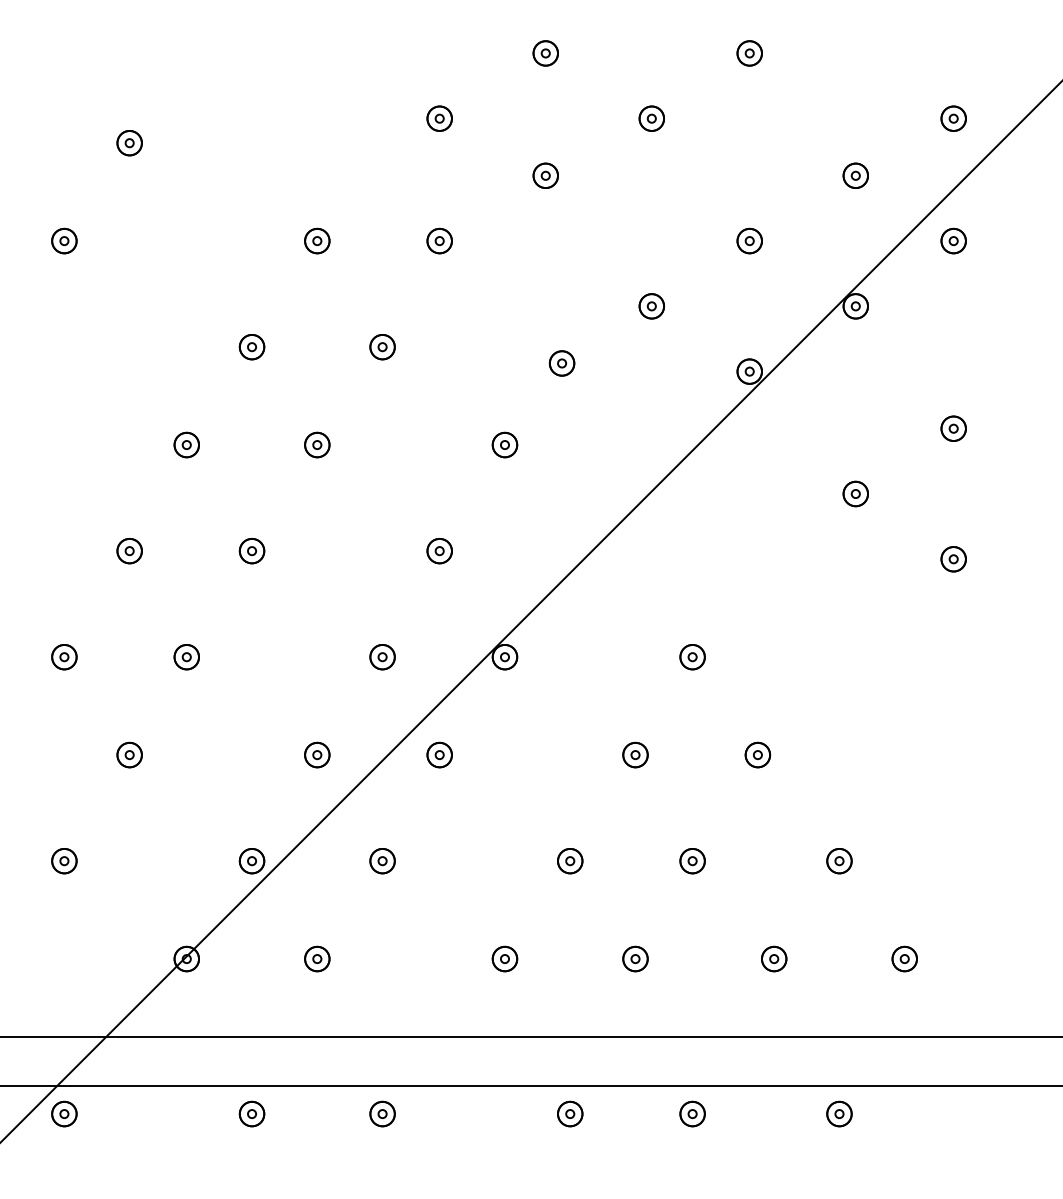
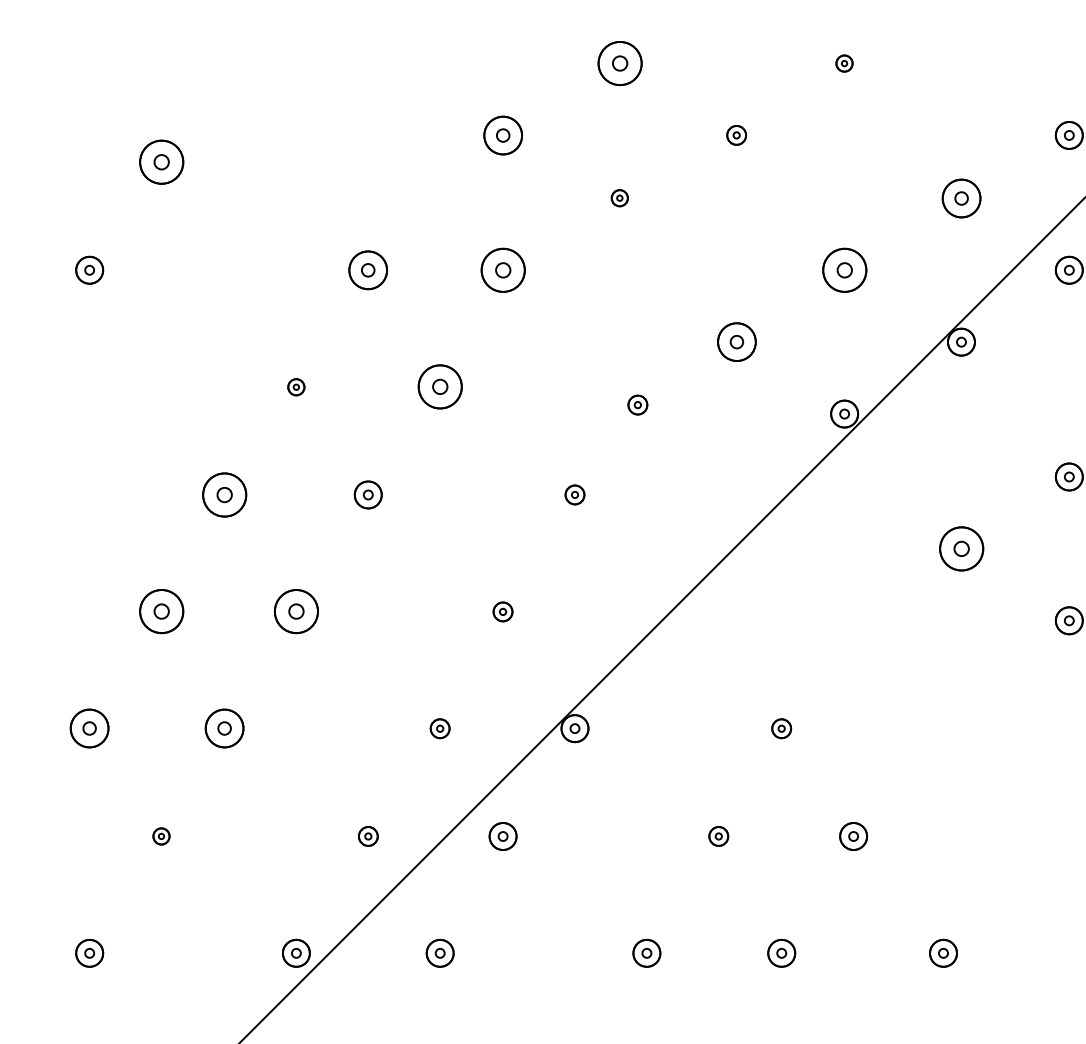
part: (545, 53) -> (619, 63), size x1.6
part: (749, 53) -> (844, 63), size x0.6
part: (439, 118) -> (502, 135), size x1.4
part: (651, 118) -> (736, 135), size x0.7
part: (129, 143) -> (161, 162), size x1.6
part: (545, 175) -> (619, 198), size x0.6
part: (855, 175) -> (961, 198), size x1.4
part: (317, 240) -> (368, 269), size x1.4
part: (439, 240) -> (502, 269), size x1.6
part: (749, 240) -> (844, 269), size x1.6
part: (651, 306) -> (736, 342), size x1.4
part: (251, 347) -> (295, 387), size x0.6
part: (382, 347) -> (440, 387), size x1.6
part: (561, 363) -> (637, 405), size x0.7
part: (186, 444) -> (224, 494), size x1.6
part: (504, 444) -> (574, 494), size x0.7
part: (855, 493) -> (961, 548), size x1.6
part: (129, 551) -> (161, 612), size x1.6
part: (251, 551) -> (295, 612), size x1.6
part: (439, 551) -> (502, 612), size x0.7
part: (64, 657) -> (89, 728), size x1.4
part: (186, 657) -> (224, 728), size x1.4
part: (382, 657) -> (440, 728), size x0.7
part: (692, 657) -> (781, 728), size x0.7
part: (129, 754) -> (161, 835), size x0.6
part: (317, 754) -> (368, 835), size x0.7
part: (635, 754) -> (718, 835), size x0.7

